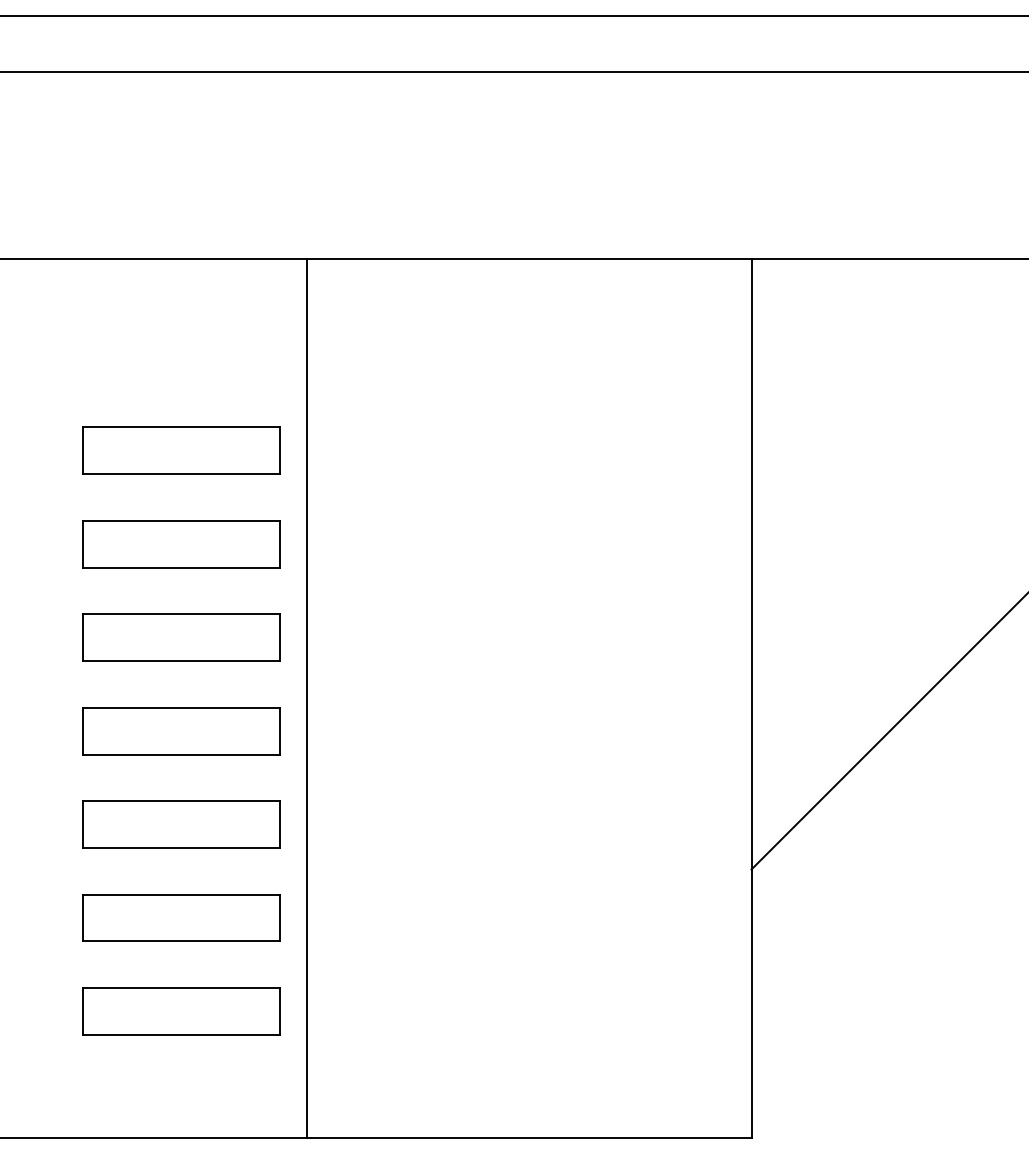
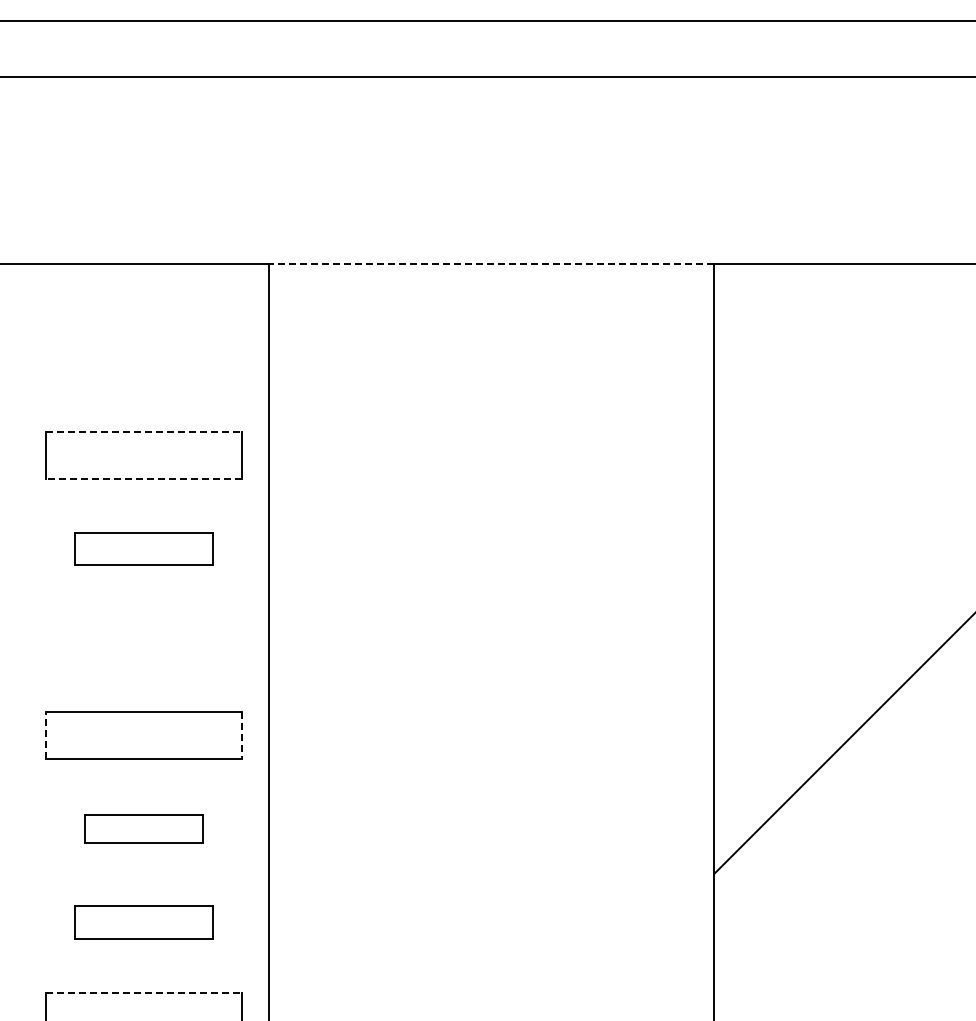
line: (528, 259) -> (491, 264), solid -> dashed
line: (181, 427) -> (144, 432), solid -> dashed
line: (180, 474) -> (143, 479), solid -> dashed
part: (181, 544) -> (144, 549), size x0.7
part: (181, 637) -> (144, 642), removed
line: (83, 730) -> (46, 735), solid -> dashed
line: (279, 731) -> (242, 736), solid -> dashed
part: (181, 824) -> (144, 829), size x0.6
part: (181, 917) -> (144, 922), size x0.7
line: (181, 988) -> (144, 993), solid -> dashed

